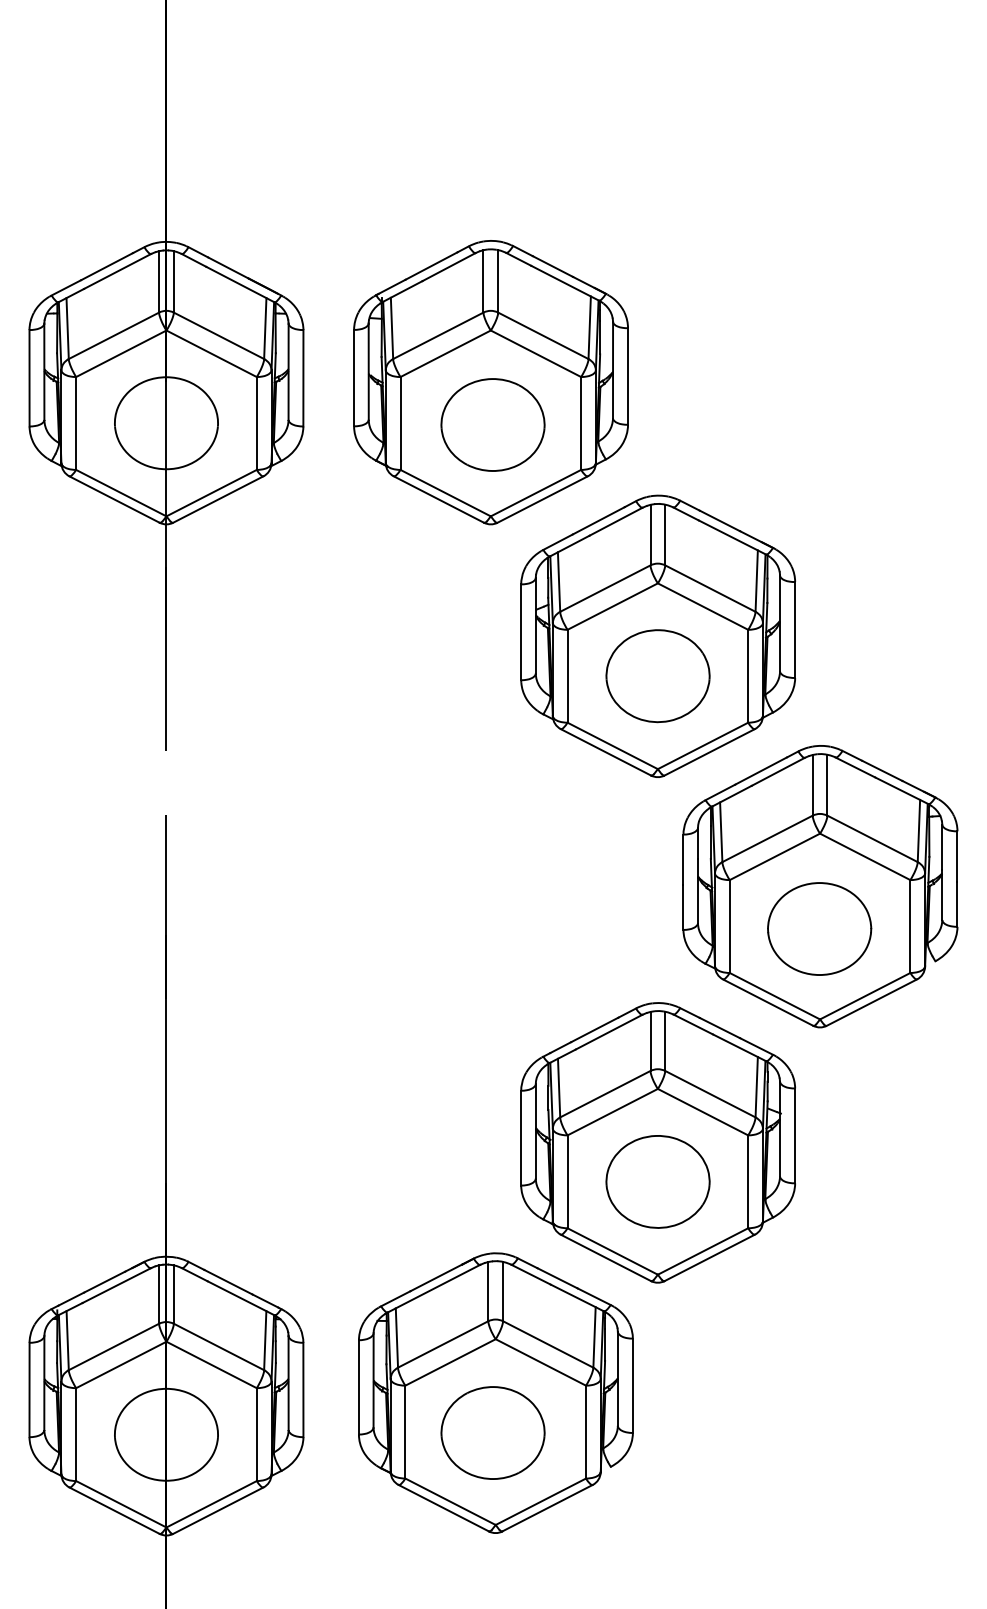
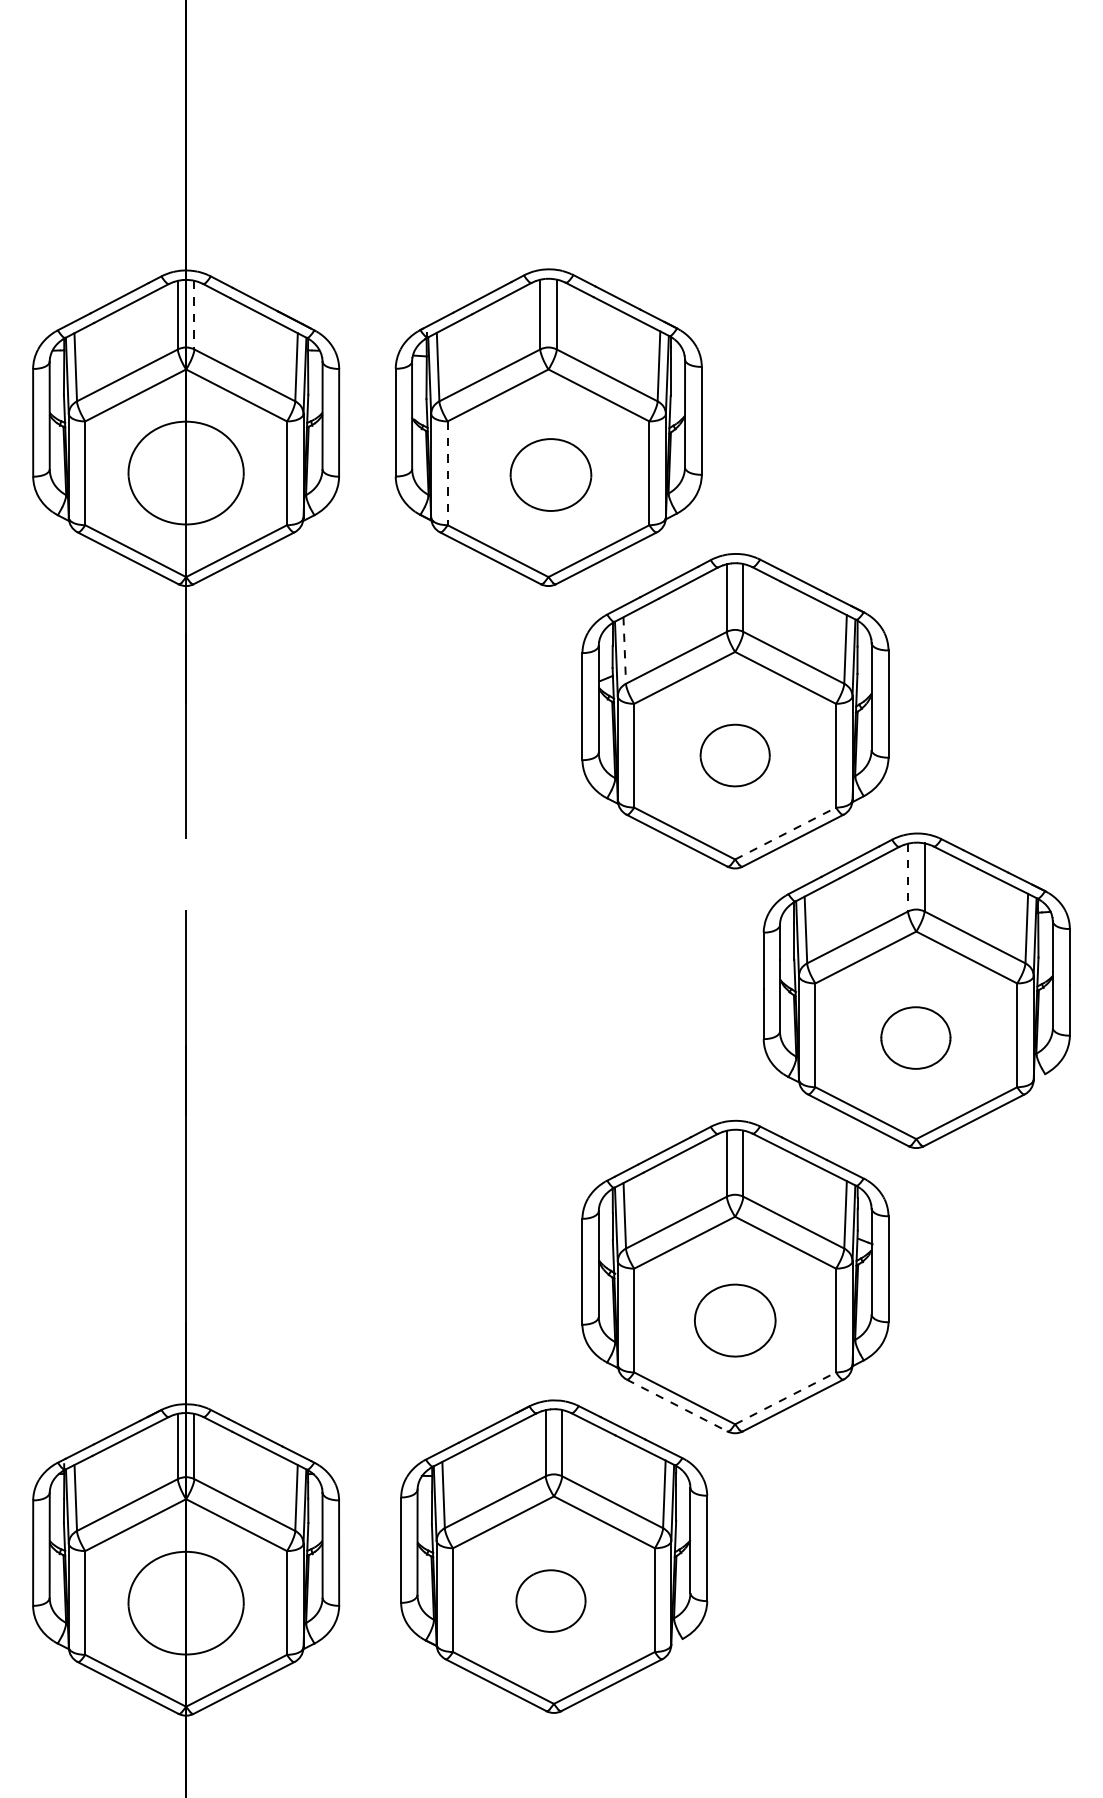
line: (173, 282) -> (194, 315), solid -> dashed
line: (400, 423) -> (447, 473), solid -> dashed
part: (492, 424) -> (550, 474), size x0.7
line: (558, 582) -> (624, 650), solid -> dashed
part: (657, 676) -> (734, 755), size x0.6
line: (702, 745) -> (785, 833), solid -> dashed
line: (813, 785) -> (908, 877), solid -> dashed
part: (819, 928) -> (915, 1037), size x0.6
part: (657, 1181) -> (734, 1320), size x0.7
line: (702, 1251) -> (785, 1398), solid -> dashed
line: (606, 1257) -> (677, 1405), solid -> dashed
part: (492, 1432) -> (550, 1600), size x0.6

